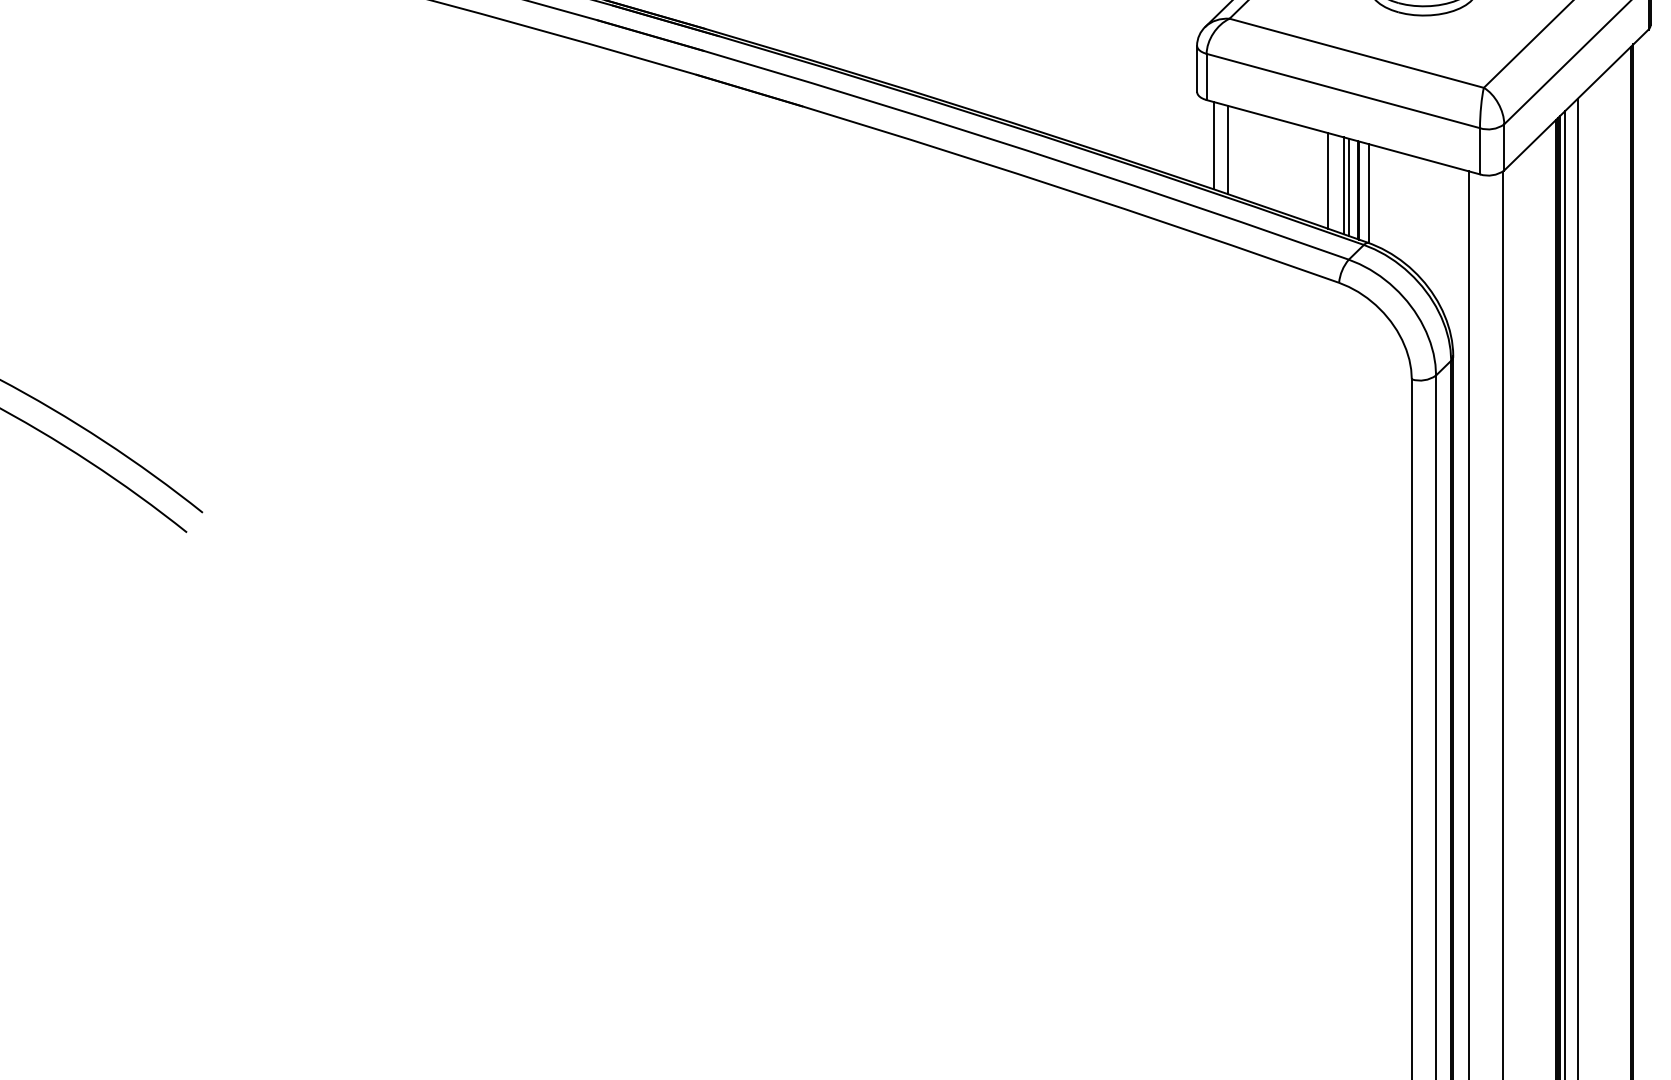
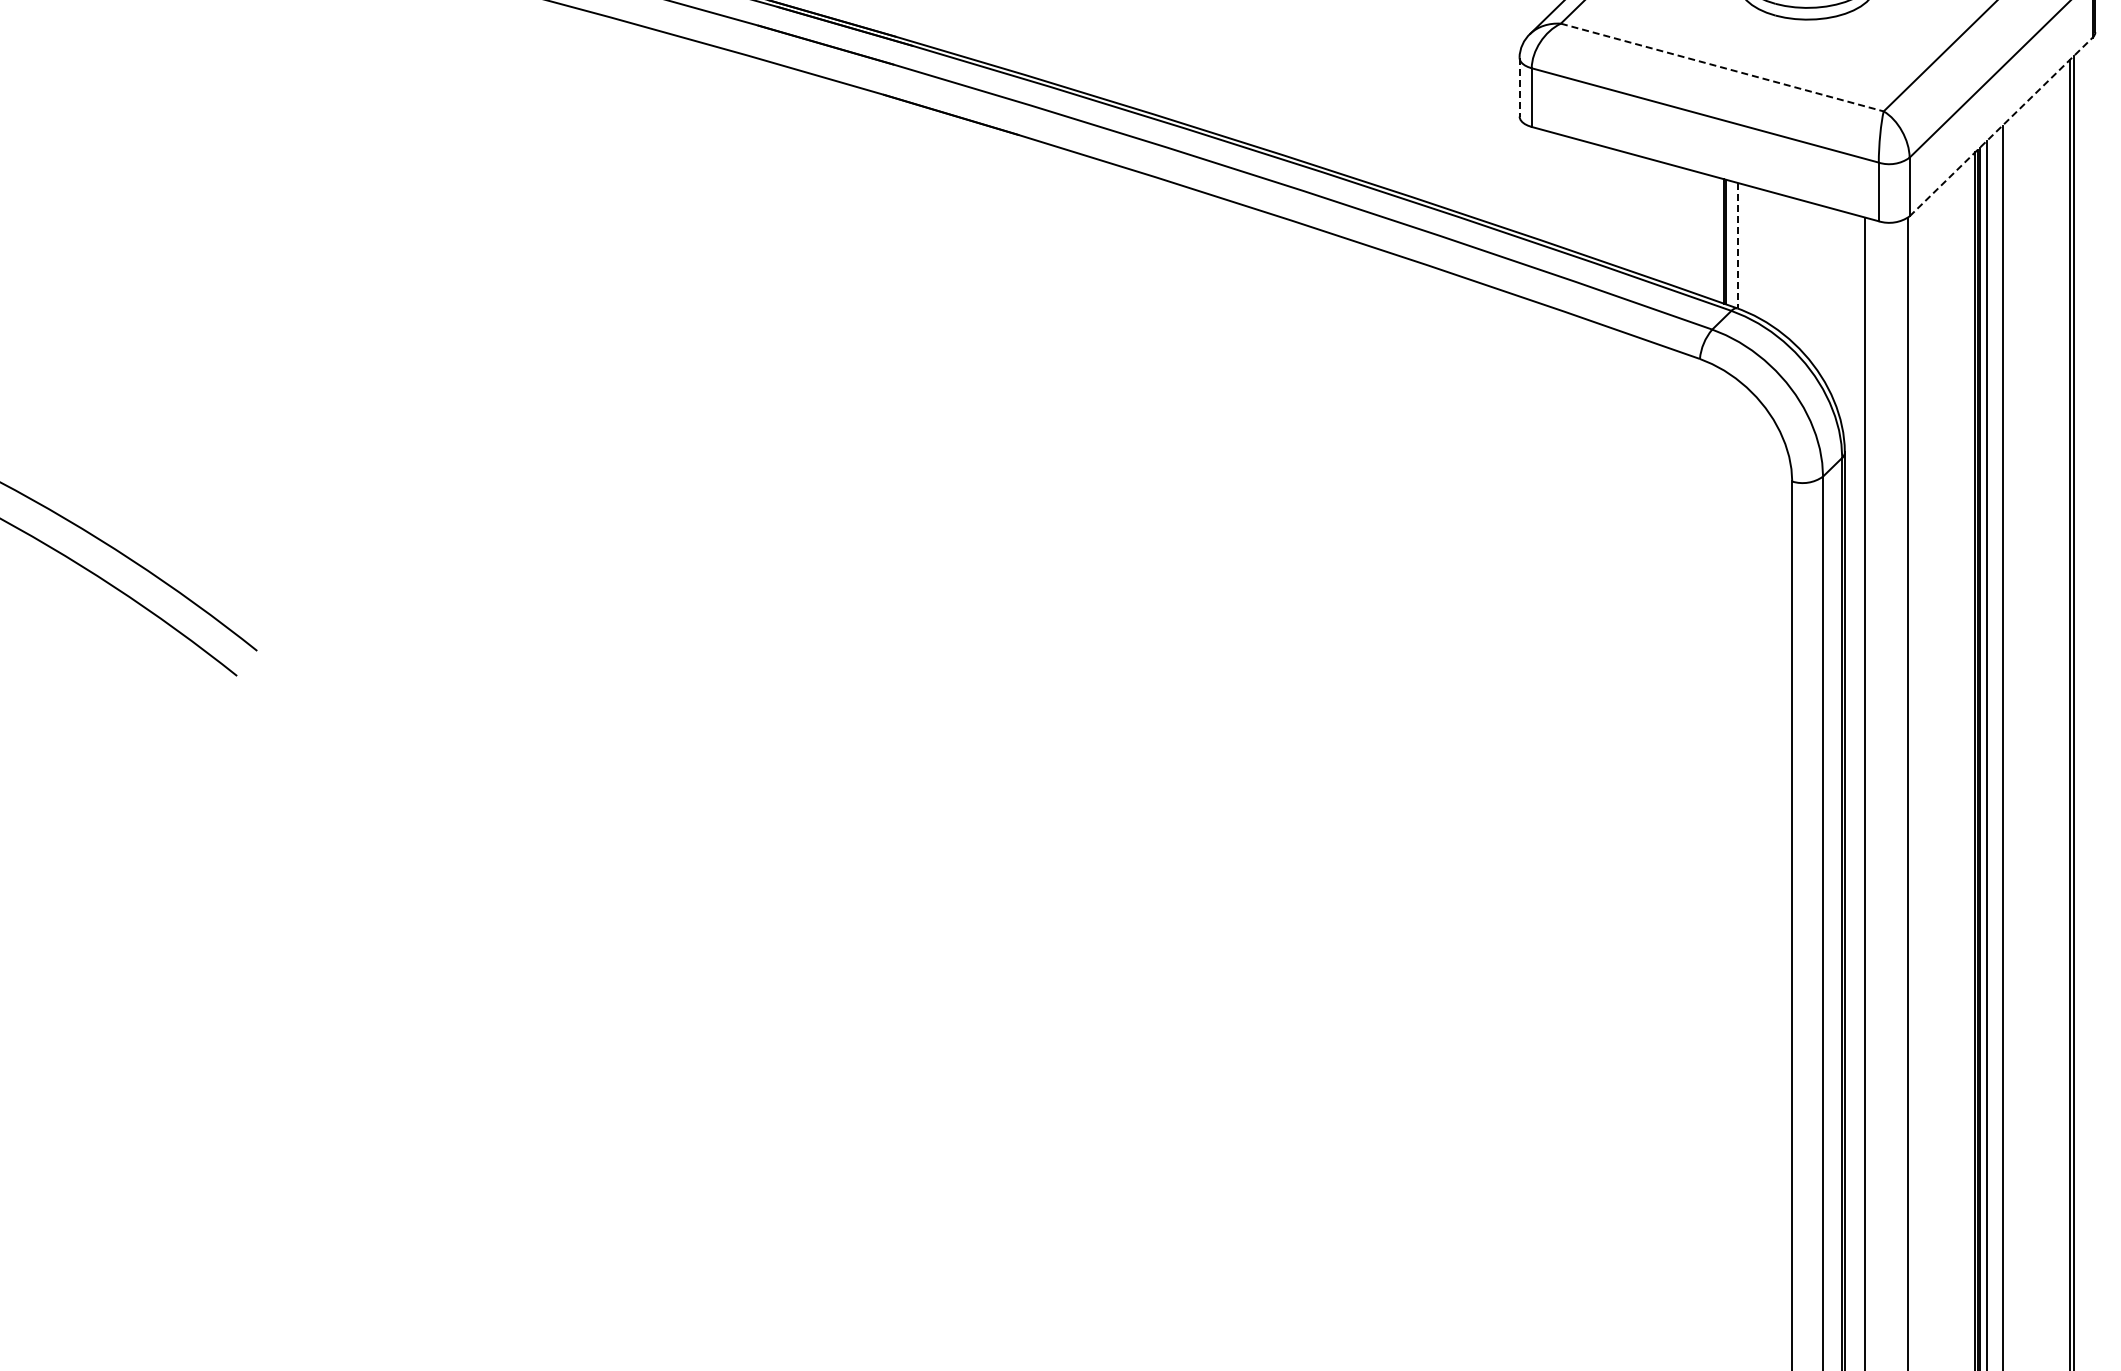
line: (1356, 53) -> (1722, 67), solid -> dashed
line: (1197, 69) -> (1519, 87), solid -> dashed
line: (1576, 100) -> (2001, 127), solid -> dashed
line: (1214, 145) -> (1541, 184), removed
line: (1227, 150) -> (1558, 190), removed
line: (1327, 180) -> (1685, 229), removed
line: (1343, 185) -> (1705, 235), removed
line: (1348, 187) -> (1711, 237), removed
line: (1368, 193) -> (1737, 245), solid -> dashed

